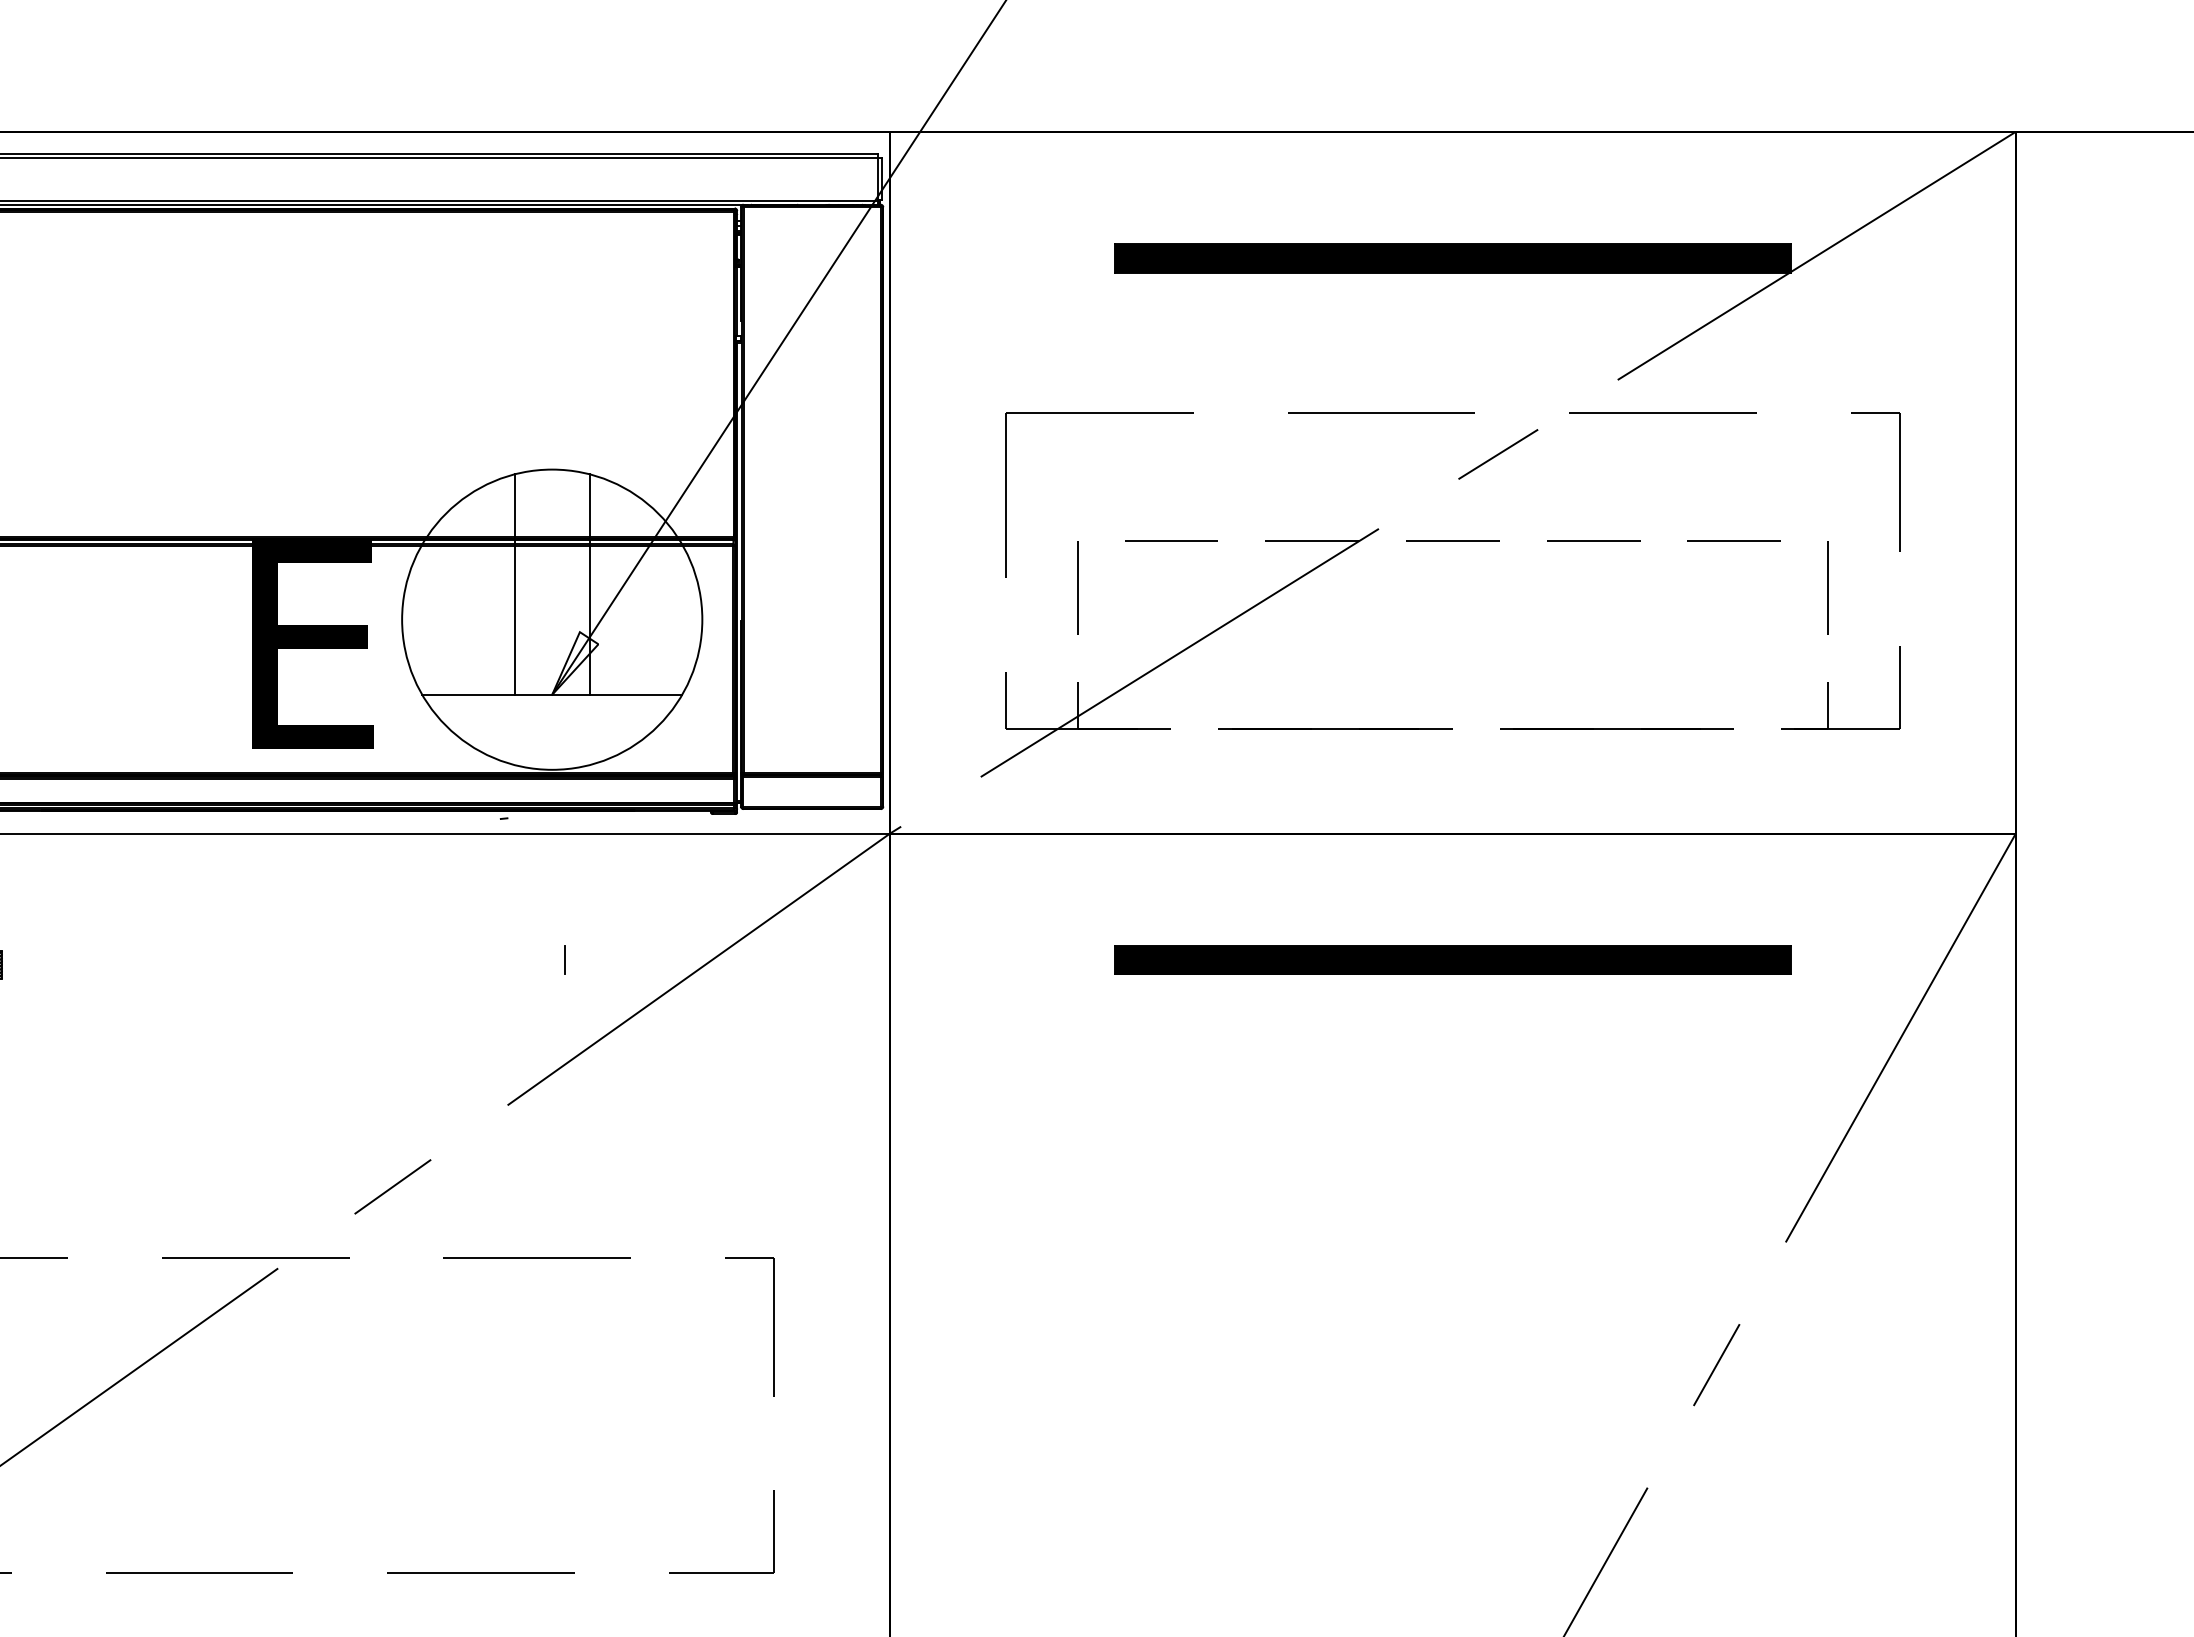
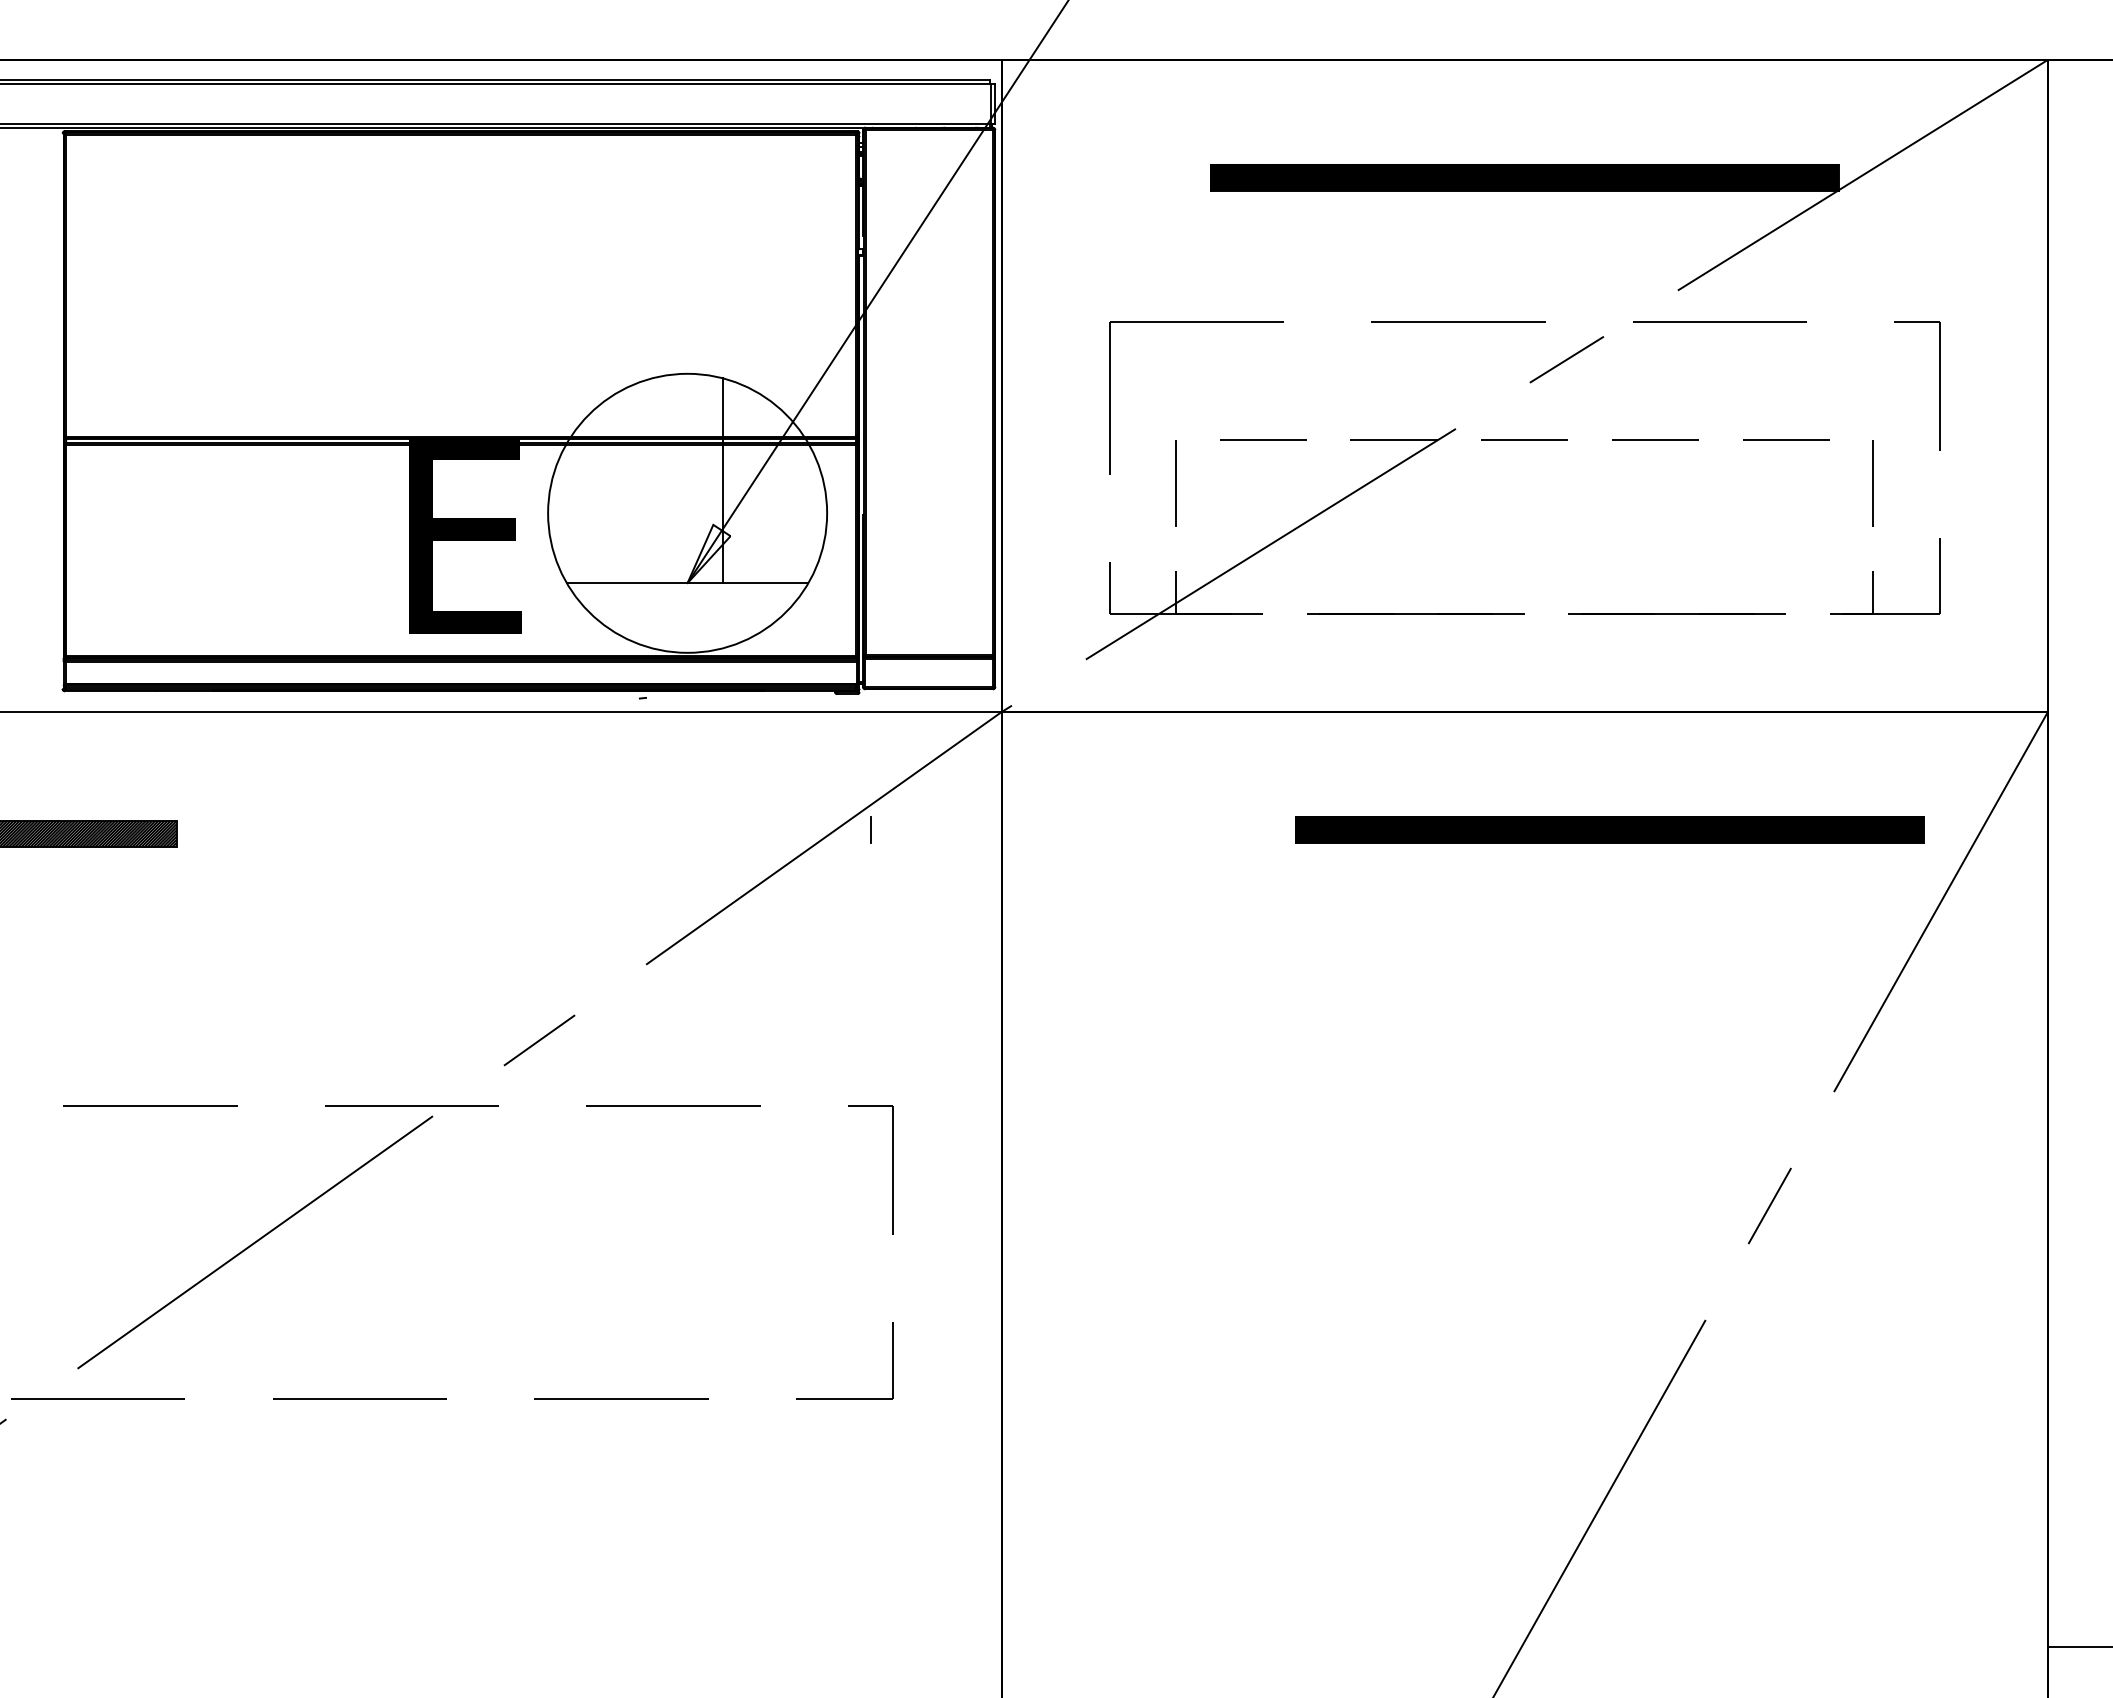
line: (514, 584) -> (652, 480), removed
line: (565, 959) -> (870, 829), moved
part: (1452, 959) -> (1609, 829), moved

